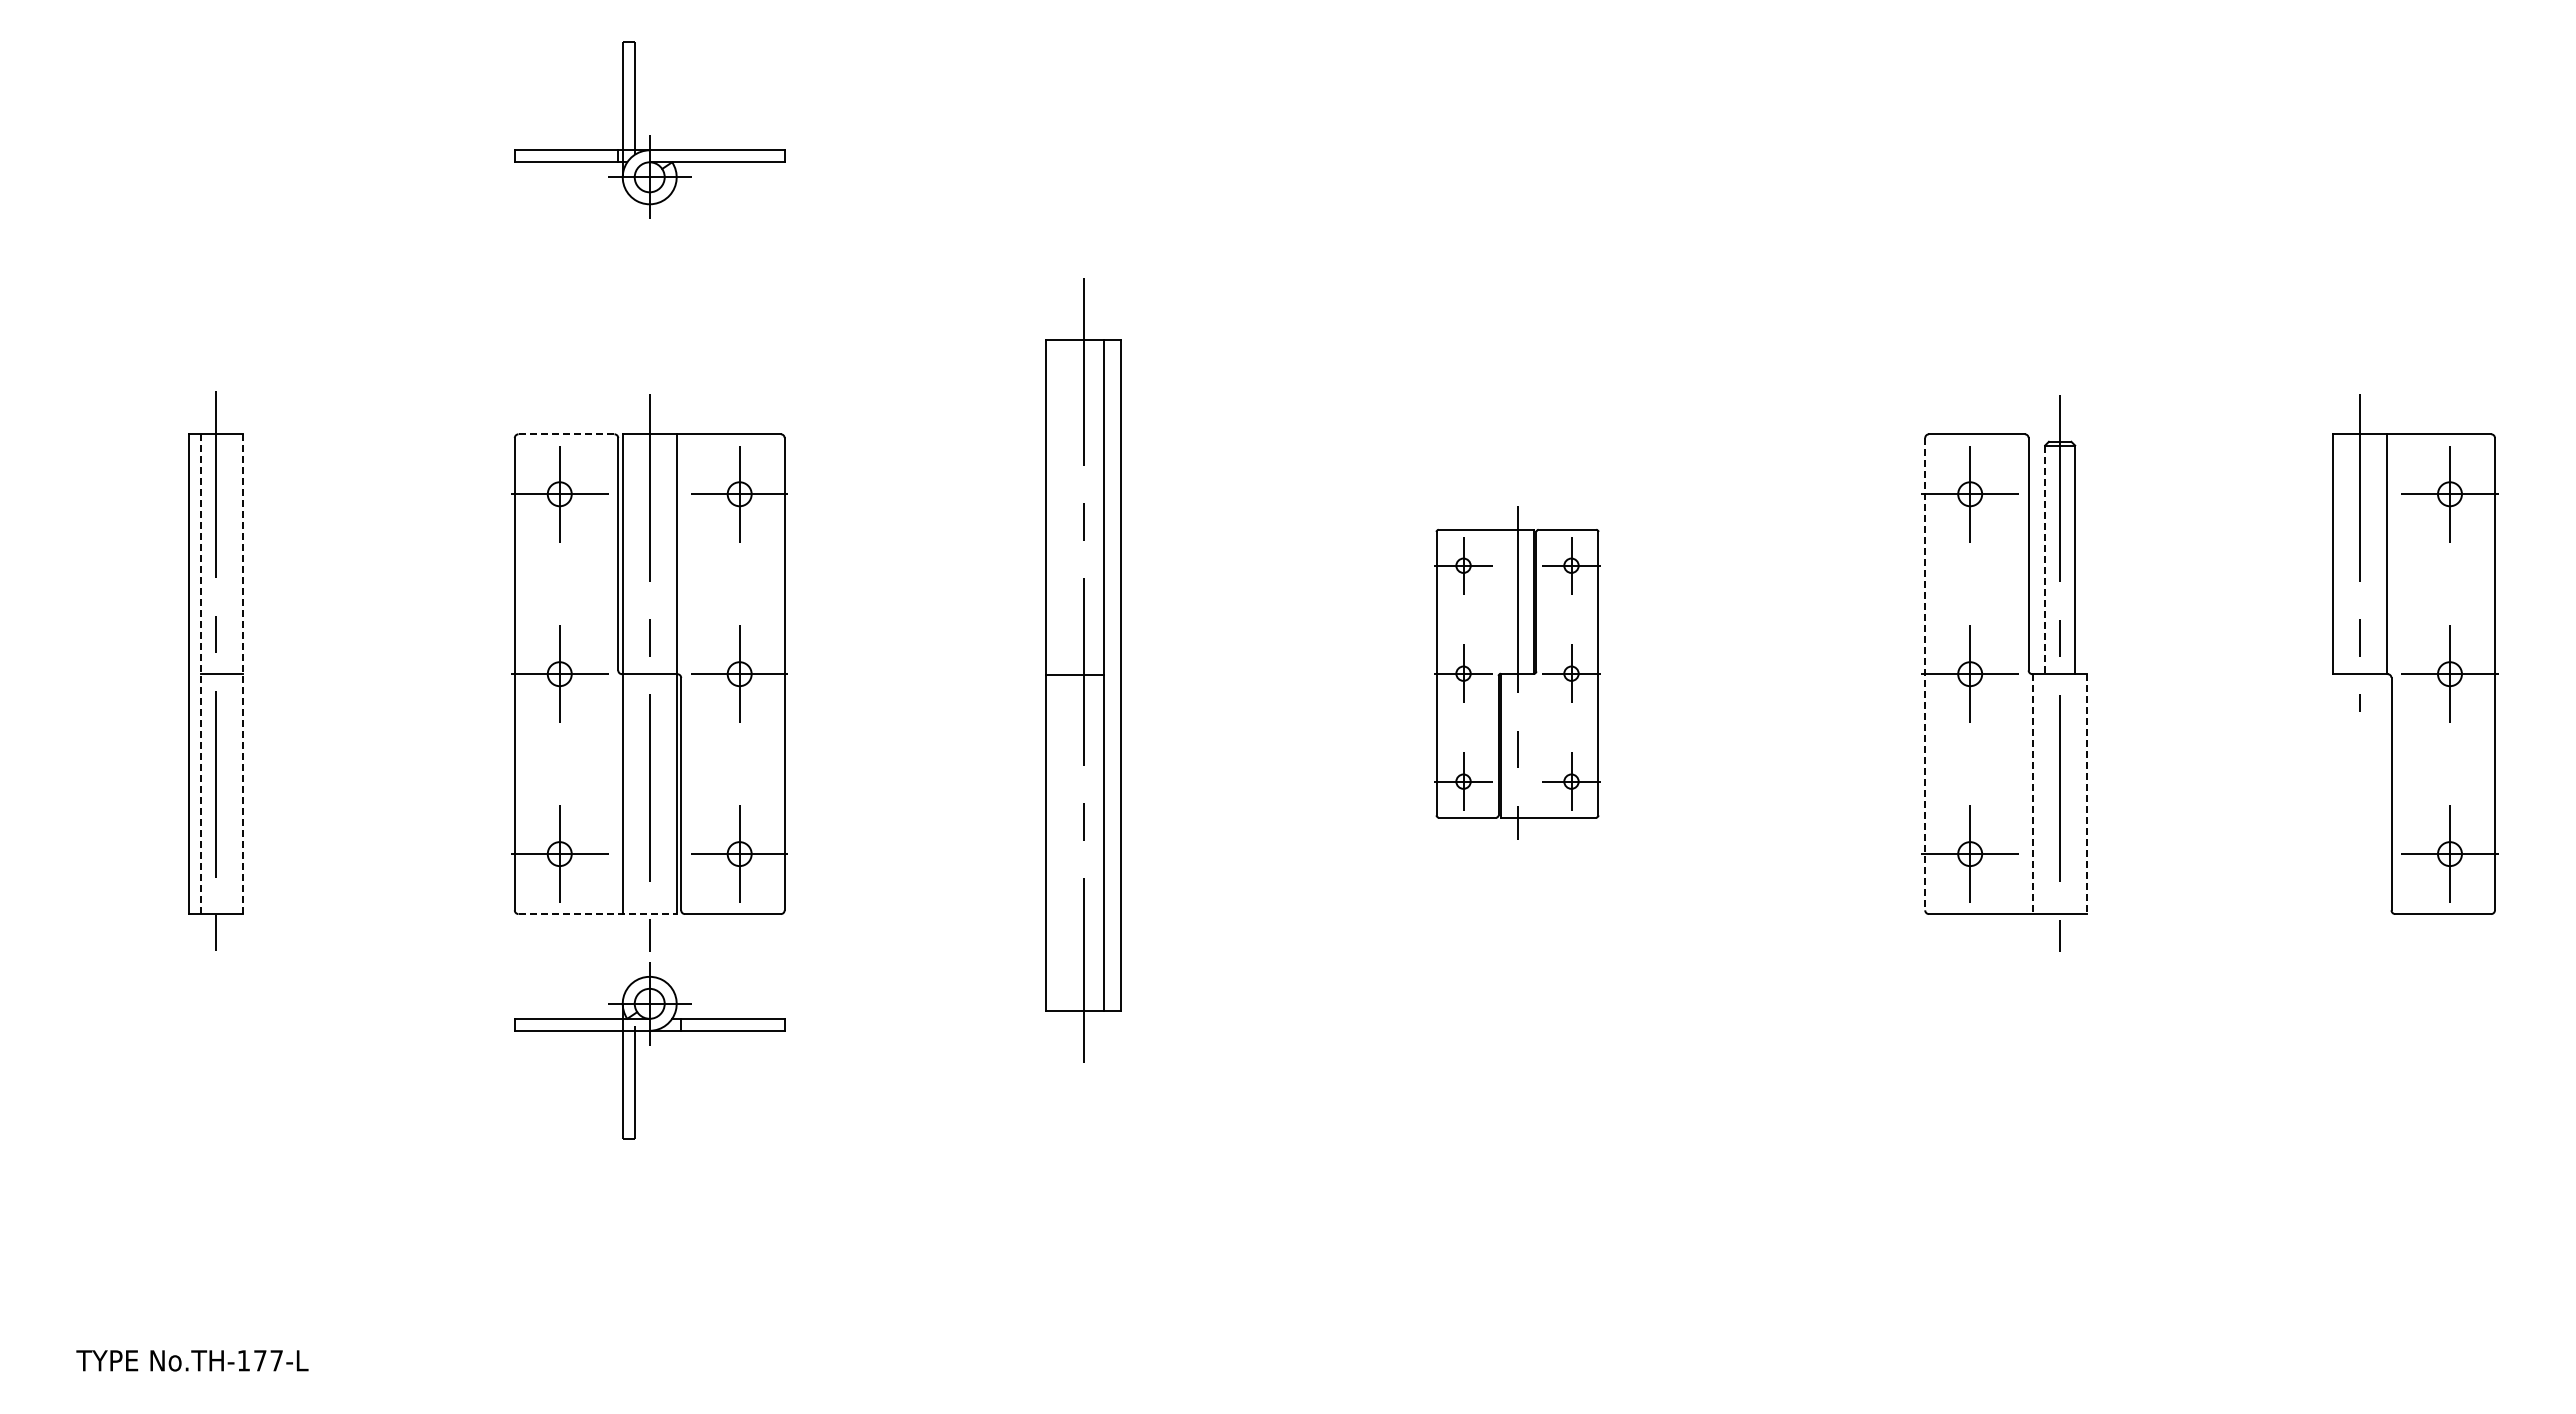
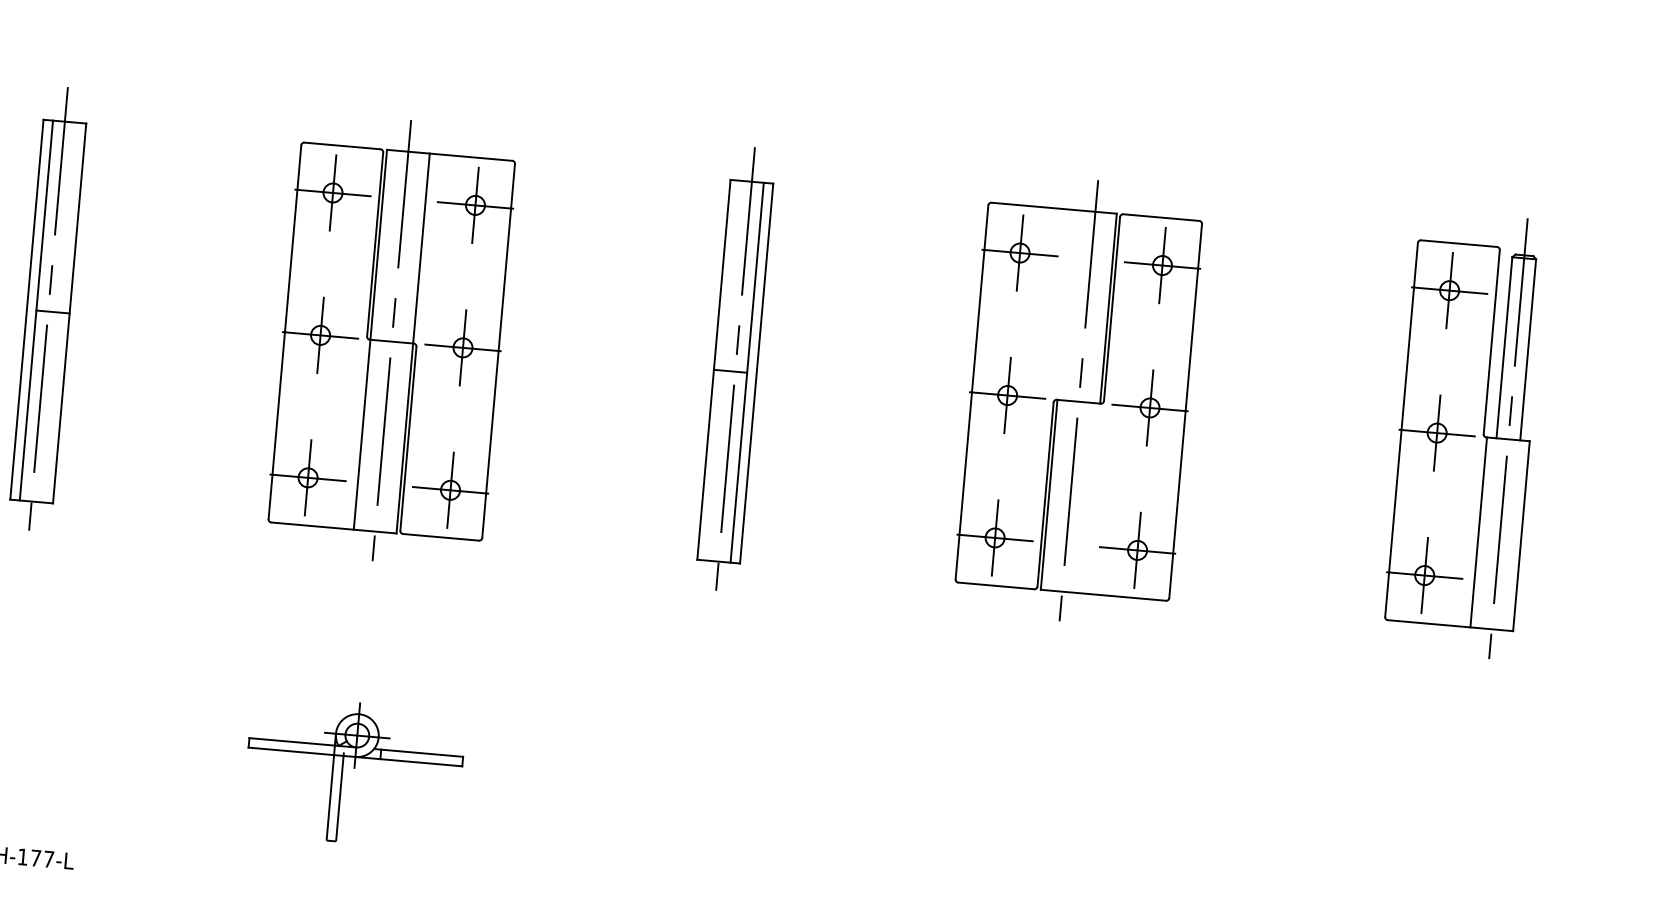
line: (566, 434) -> (342, 146), dashed -> solid
line: (2045, 560) -> (1504, 348), dashed -> solid
part: (1083, 670) -> (735, 368), size x0.71
part: (1517, 672) -> (1078, 400), size x1.67
line: (200, 674) -> (36, 310), dashed -> solid
line: (242, 674) -> (69, 313), dashed -> solid
line: (1925, 674) -> (1401, 430), dashed -> solid
line: (2033, 794) -> (1478, 532), dashed -> solid
line: (2087, 794) -> (1521, 536), dashed -> solid
line: (598, 914) -> (334, 528), dashed -> solid
part: (649, 1050) -> (353, 772), moved

